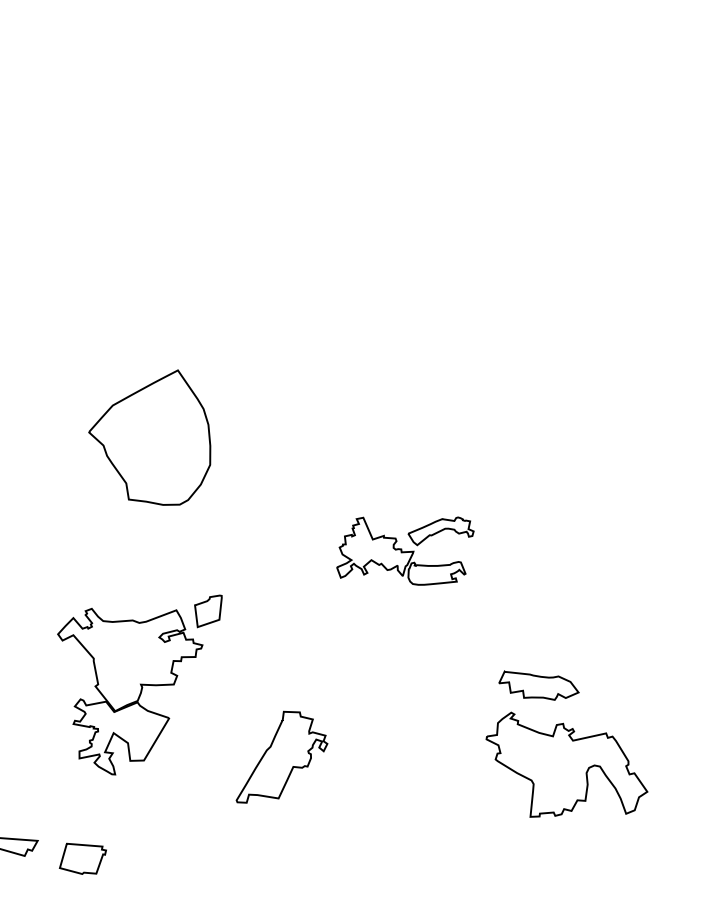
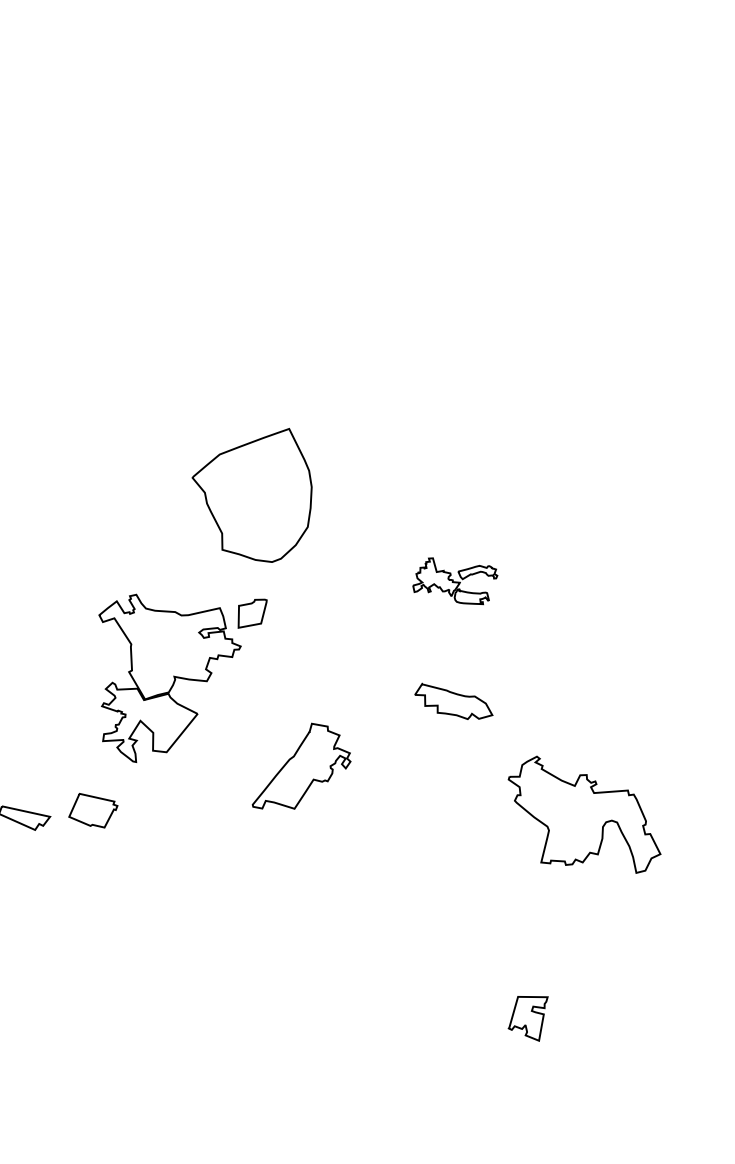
part: (149, 441) -> (251, 495), moved
part: (405, 550) -> (455, 581), size x0.6
part: (538, 683) -> (453, 700), moved
part: (83, 858) -> (93, 810), moved

